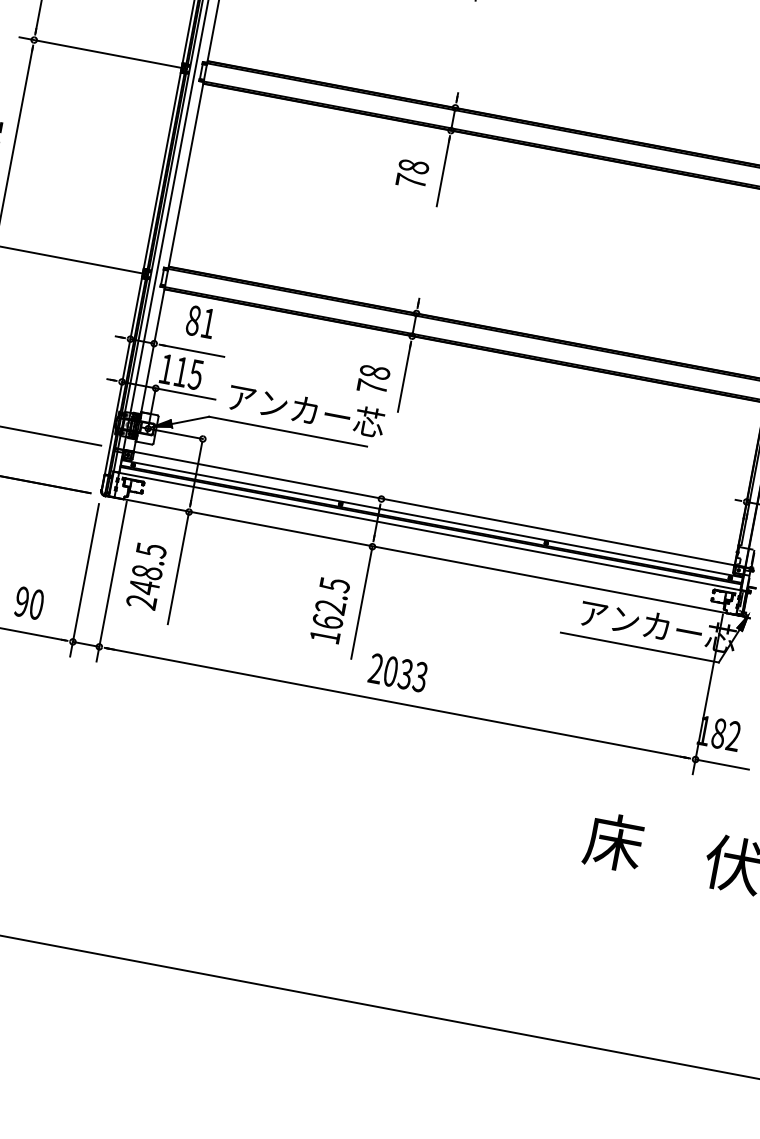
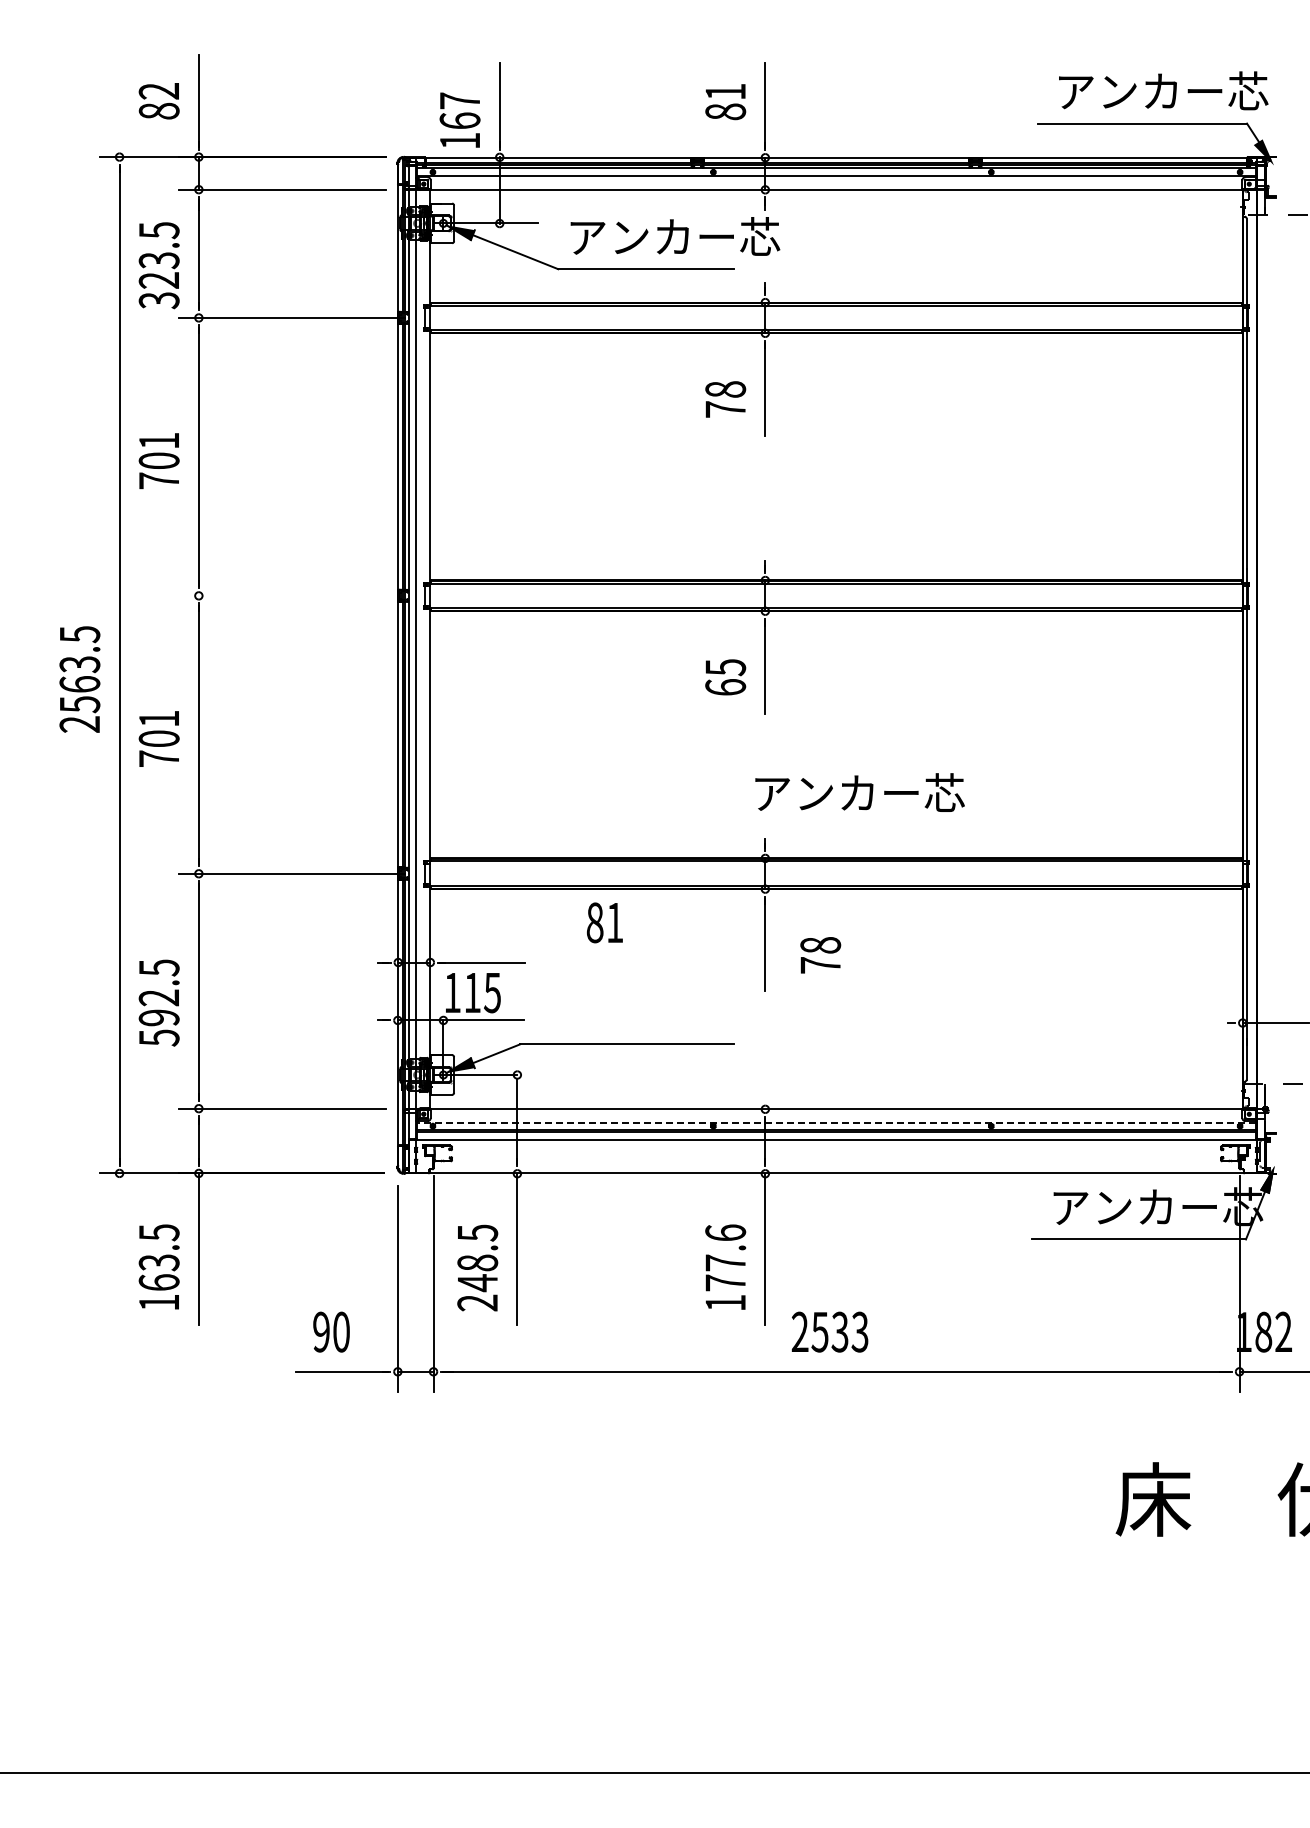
line: (102, 52) -> (291, 595), removed
text: (412, 174) -> (725, 677), 78 -> 65
text: (200, 321) -> (604, 922), moved
text: (373, 379) -> (820, 955), moved
text: (306, 409) -> (859, 792), moved
line: (432, 518) -> (836, 1122), solid -> dashed
text: (331, 603) -> (725, 1257), 162.5 -> 177.6
text: (390, 670) -> (819, 1331), 2033 -> 2533

